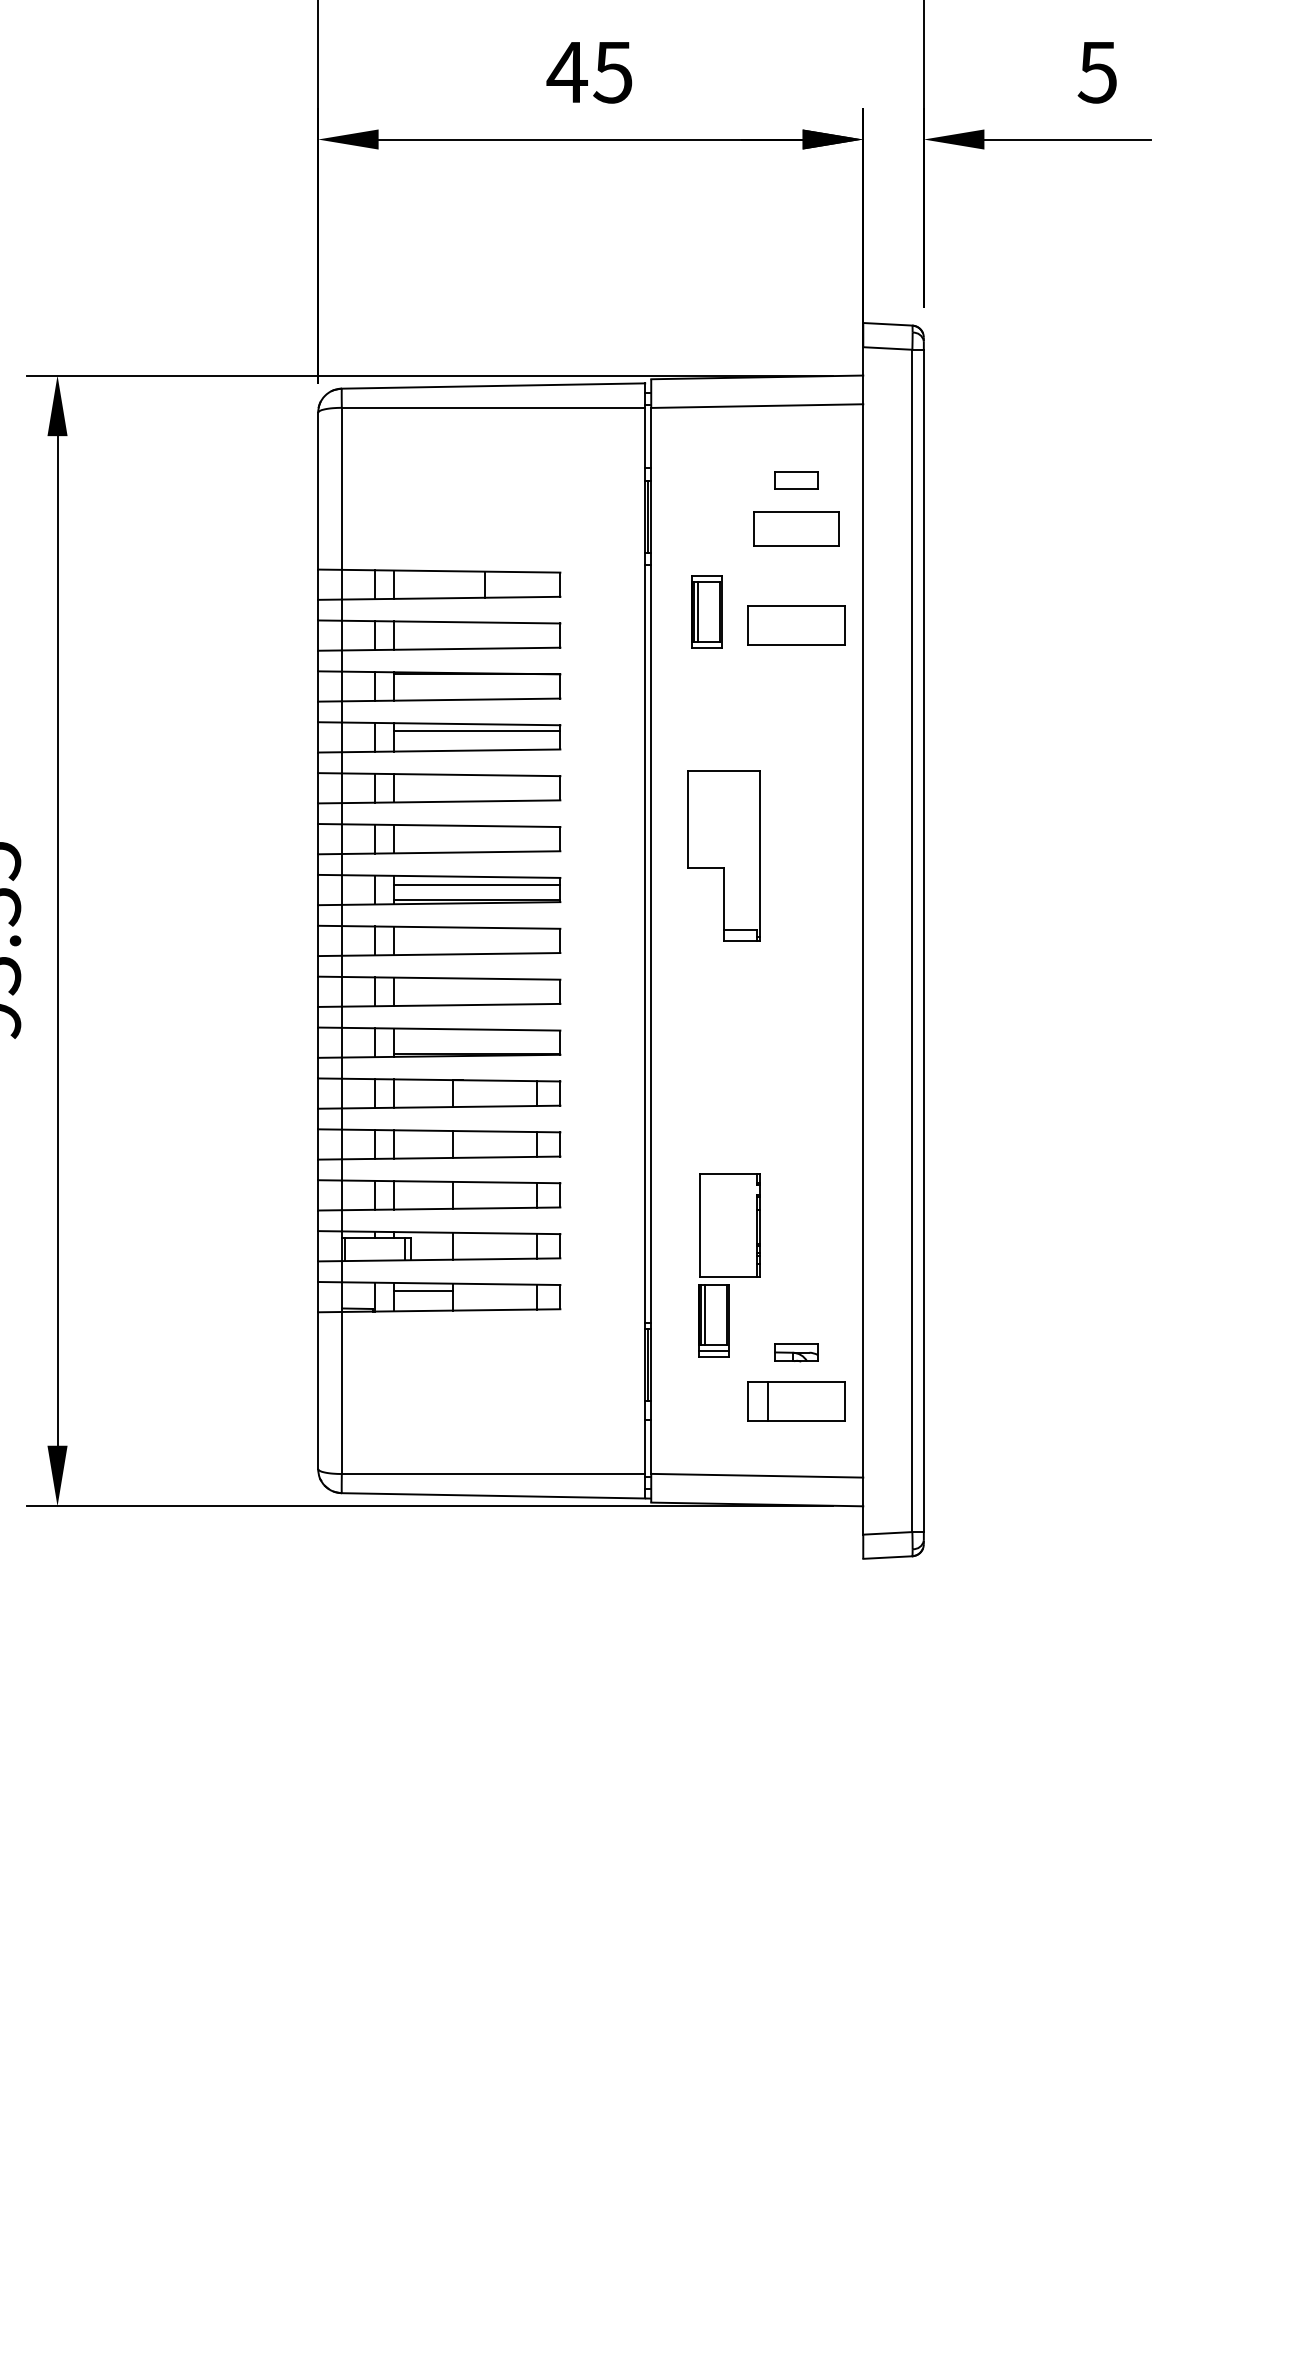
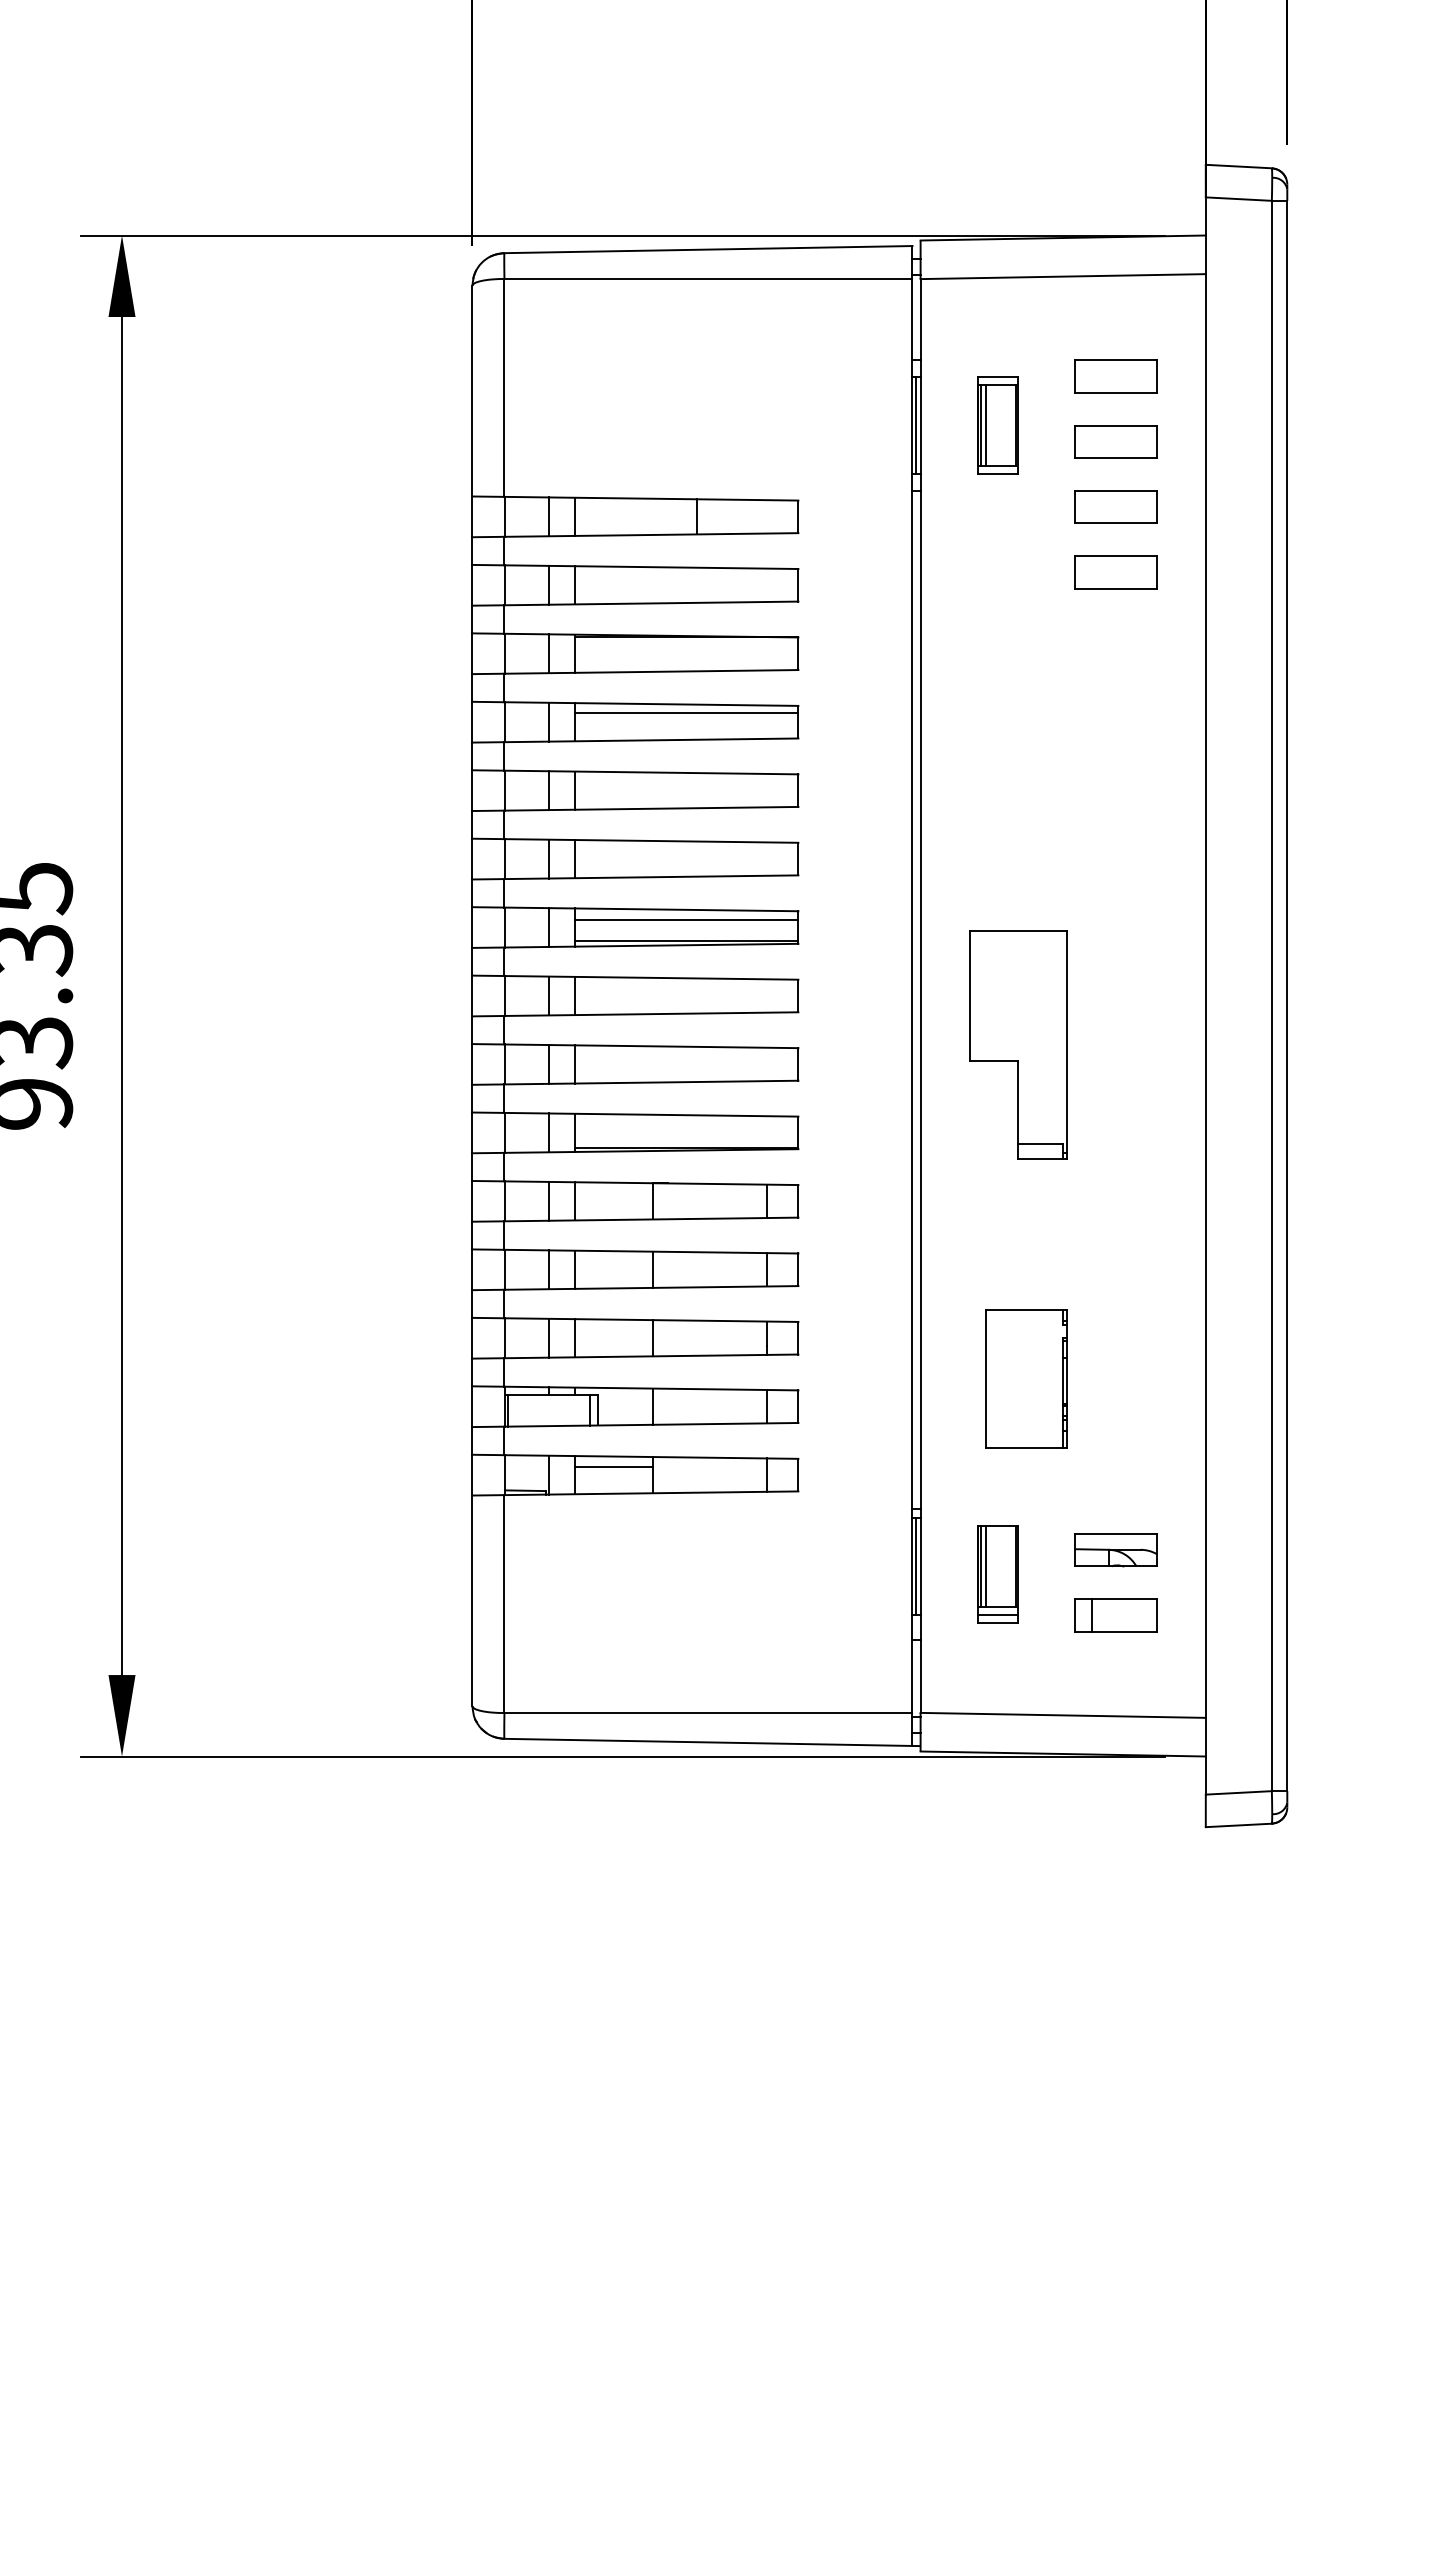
part: (796, 480) -> (1116, 376), size x1.43
part: (796, 528) -> (1116, 441), size x0.71
part: (796, 577) -> (1116, 507), added
part: (706, 611) -> (997, 425), moved
part: (796, 625) -> (1116, 571), size x0.62
part: (723, 855) -> (1017, 1043), moved
part: (713, 1320) -> (997, 1573), moved
part: (796, 1352) -> (1116, 1549), size x1.43
part: (796, 1400) -> (1116, 1614), size x0.62

